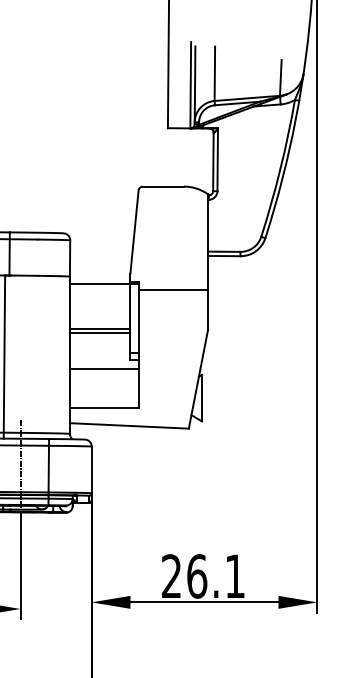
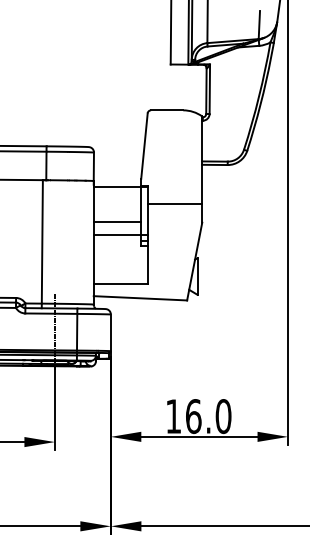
line: (174, 289) -> (175, 203), moved
line: (100, 333) -> (117, 225), removed
line: (103, 368) -> (120, 234), moved
text: (203, 576) -> (198, 416), 26.1 -> 16.0

